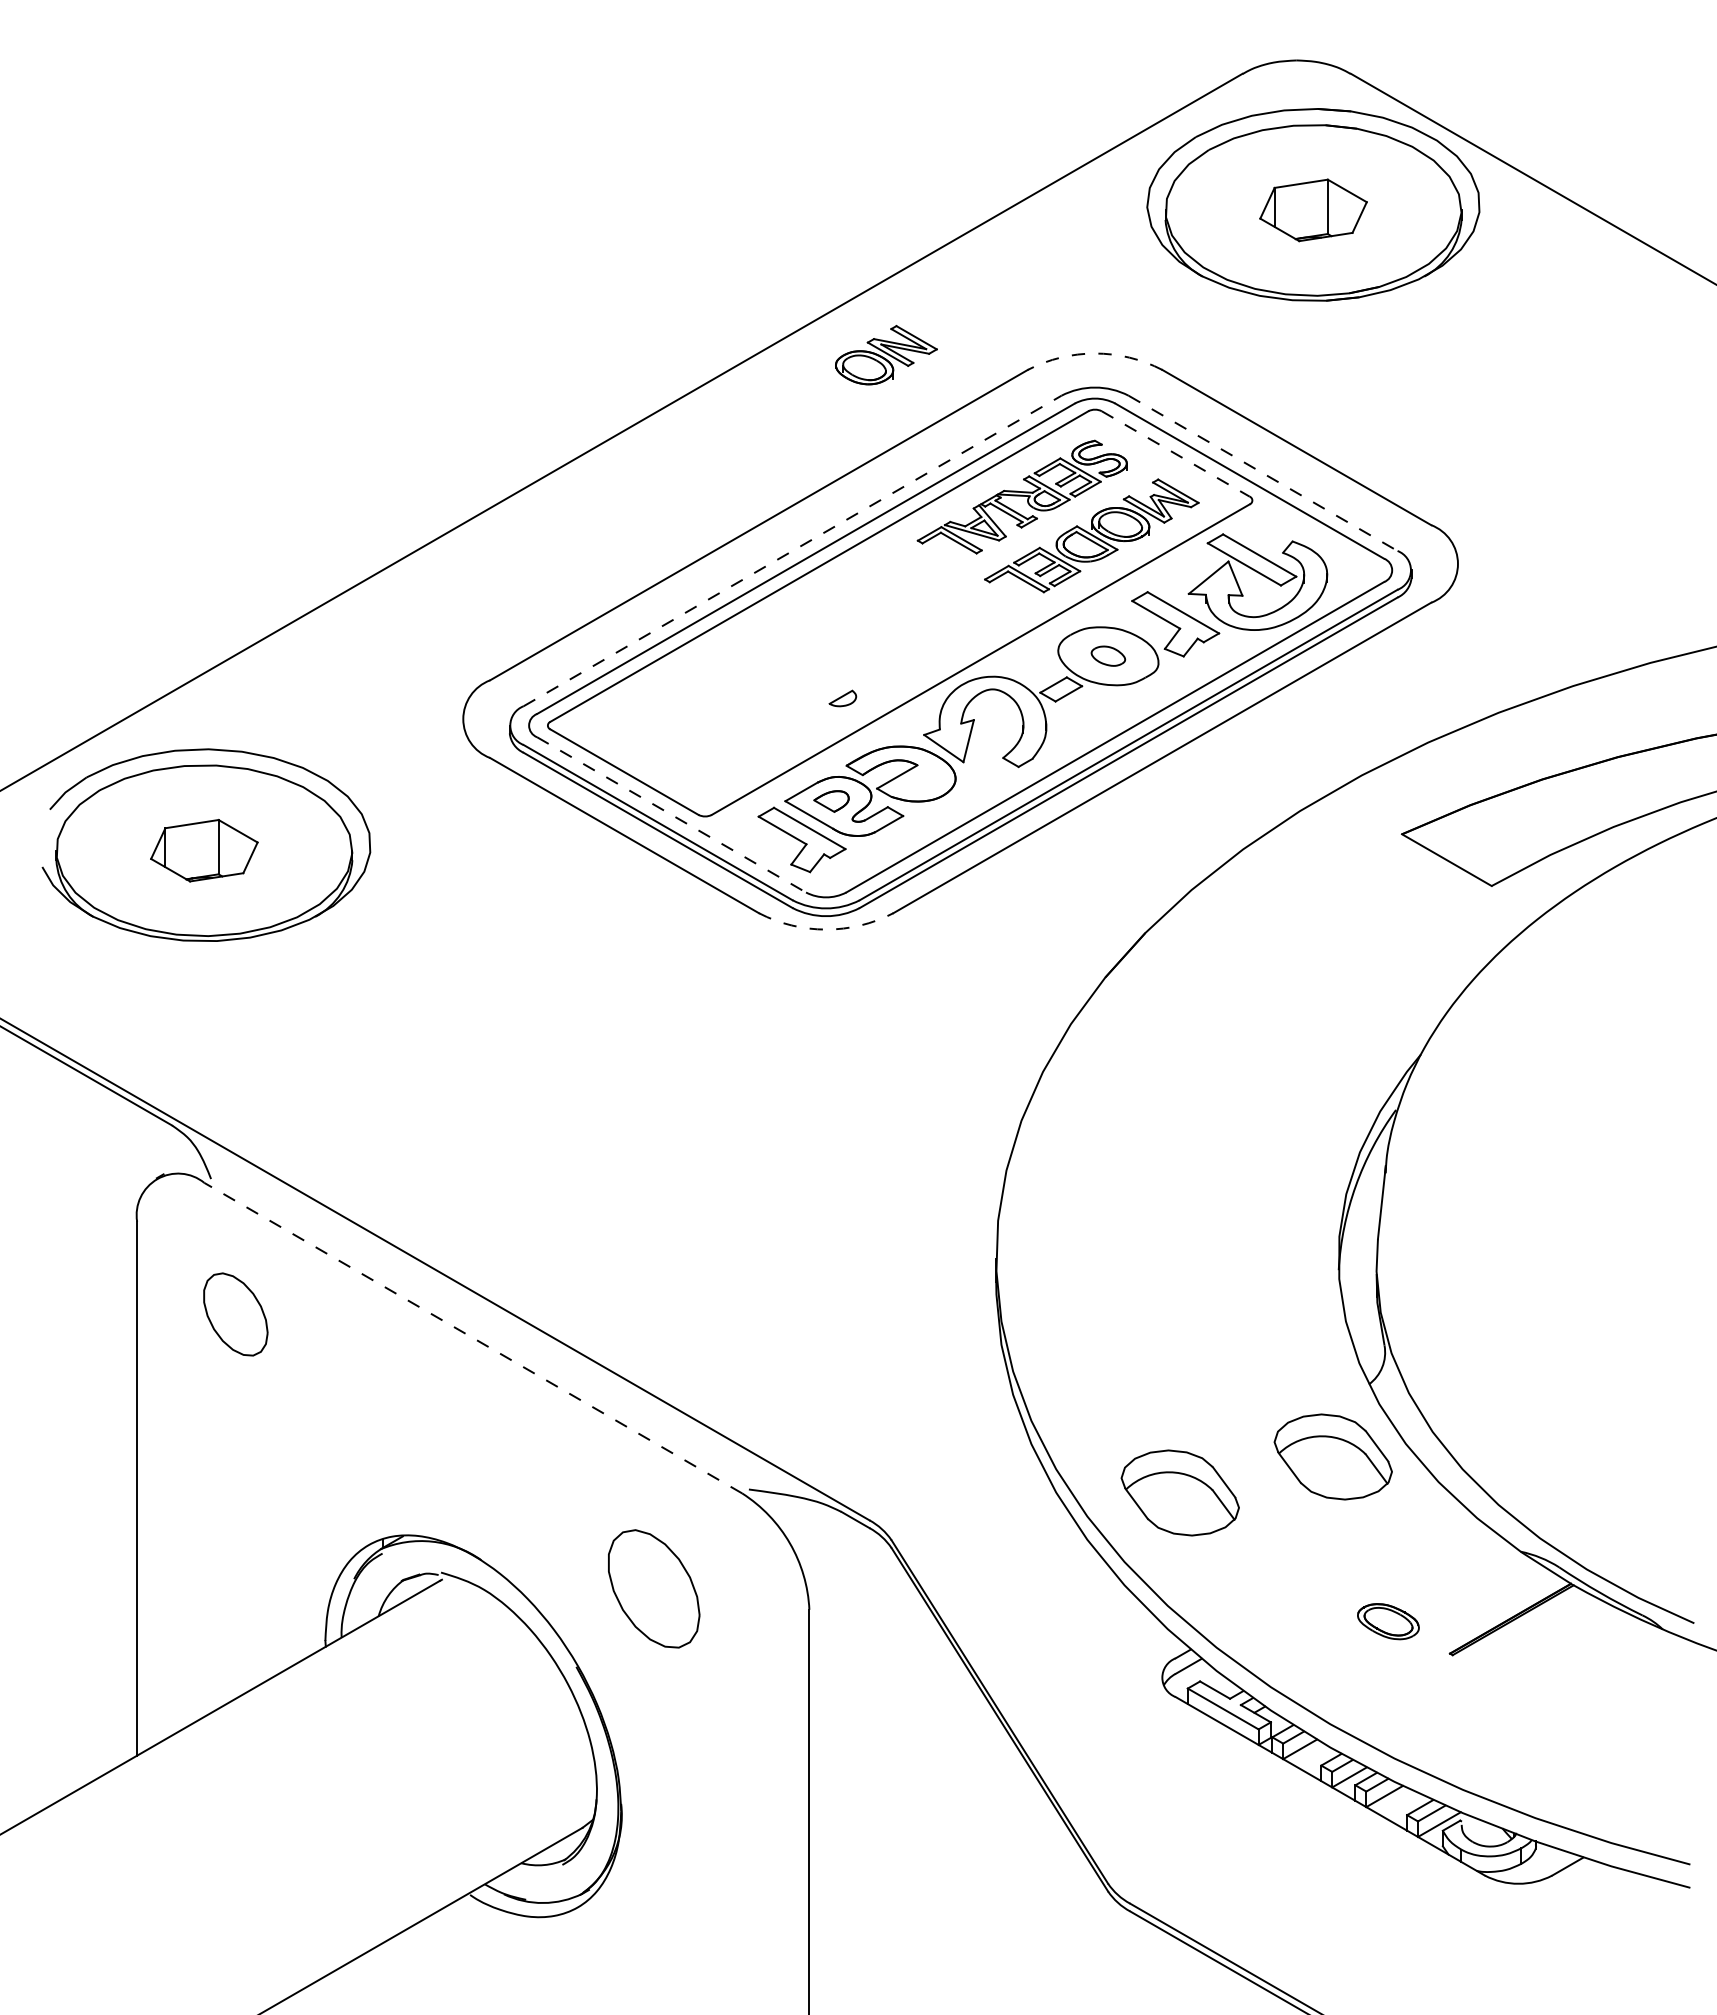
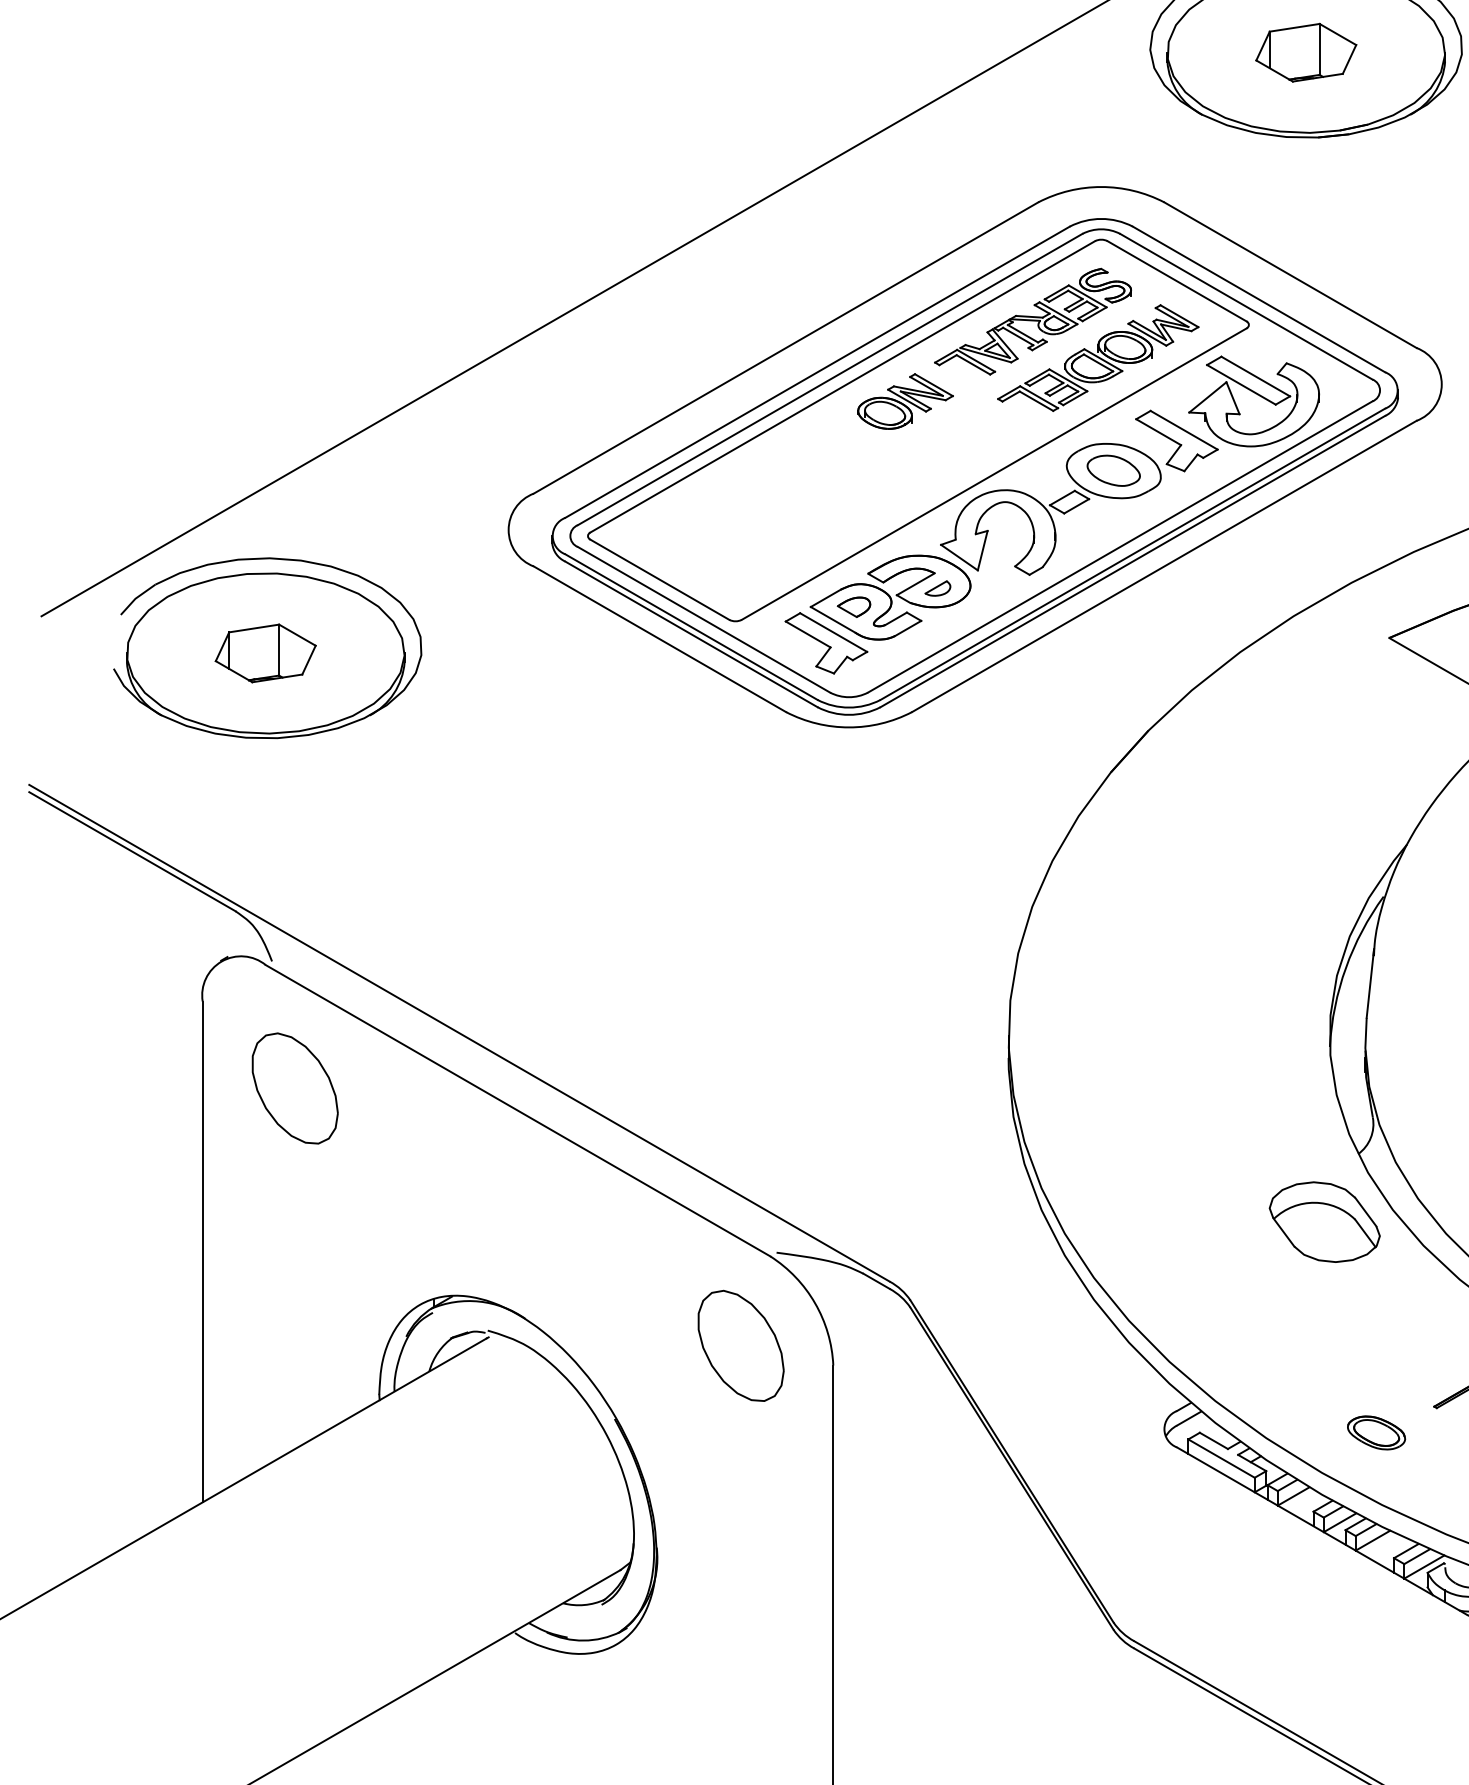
arc: (1095, 353) -> (1101, 187), dashed -> solid
part: (886, 355) -> (905, 401), moved
line: (1176, 454) -> (1177, 281), dashed -> solid
line: (1263, 473) -> (1259, 299), dashed -> solid
line: (793, 550) -> (818, 371), dashed -> solid
part: (1108, 656) -> (1113, 471), size x1.67
part: (842, 698) -> (937, 588), moved
line: (672, 815) -> (704, 620), dashed -> solid
arc: (826, 929) -> (849, 727), dashed -> solid
part: (235, 1314) -> (294, 1088), size x1.43
line: (472, 1337) -> (517, 1110), dashed -> solid
part: (1179, 1492) -> (1180, 1255), removed
part: (654, 1588) -> (741, 1345), moved
part: (1388, 1621) -> (1376, 1432), moved

